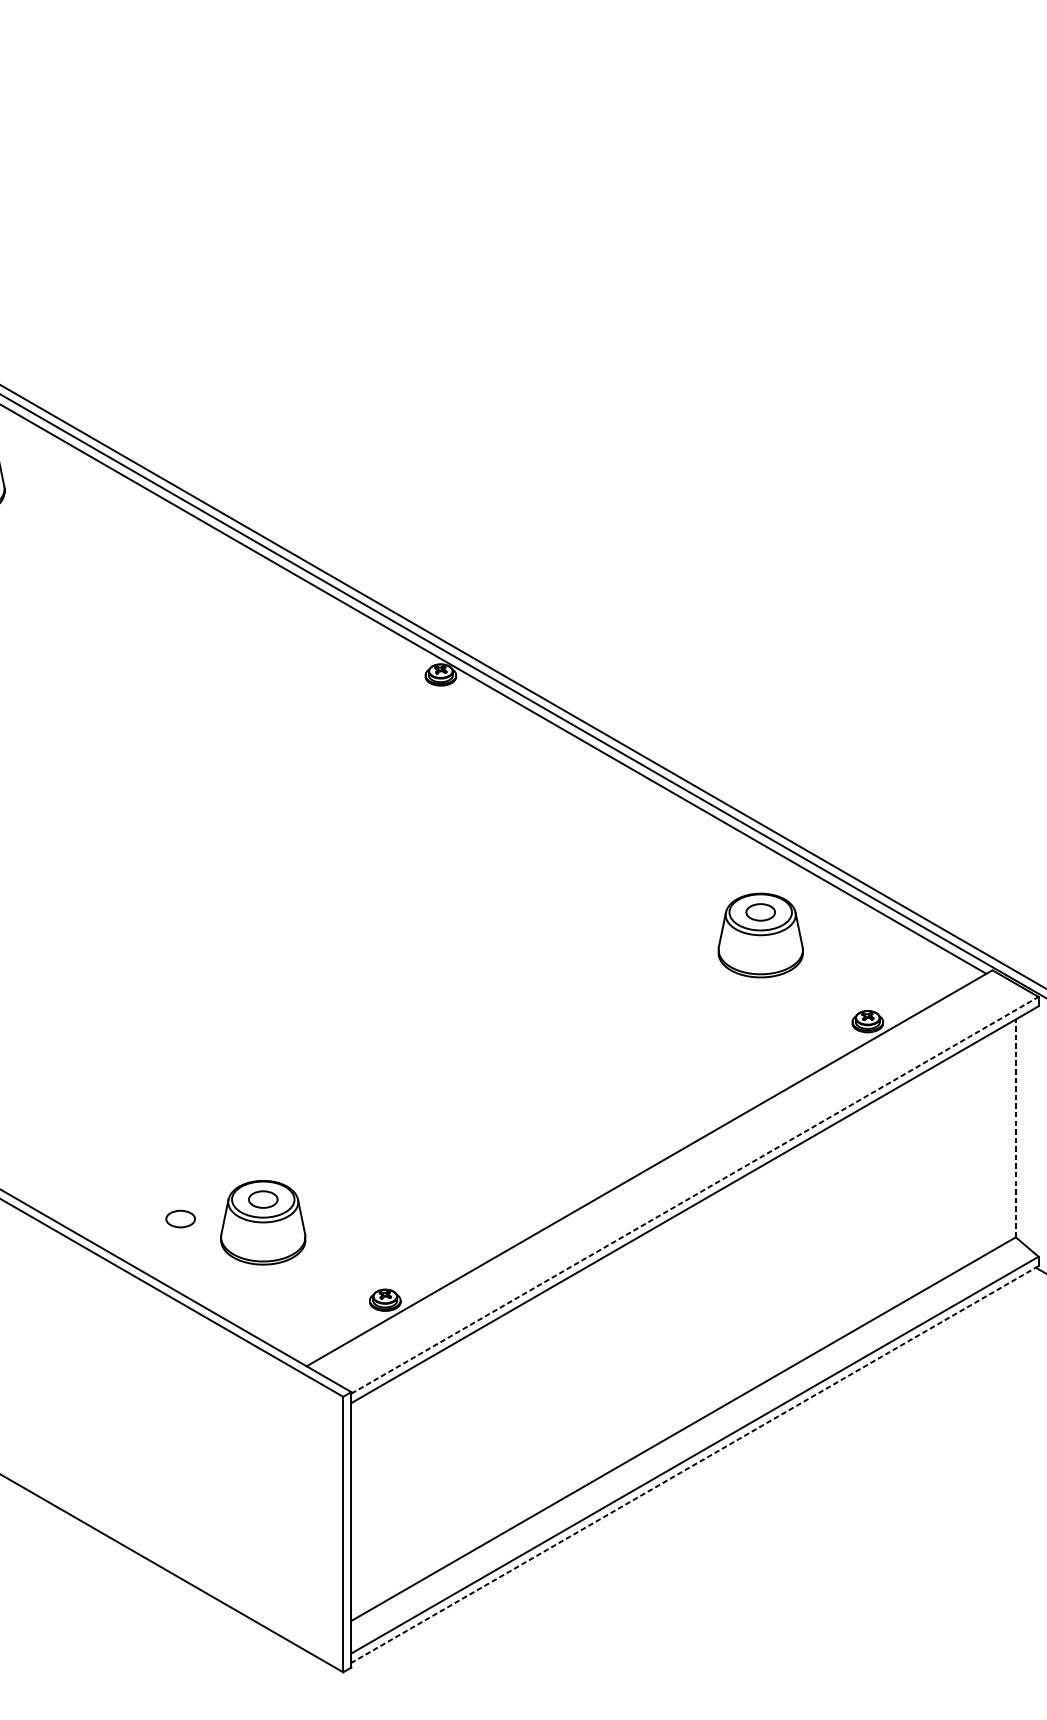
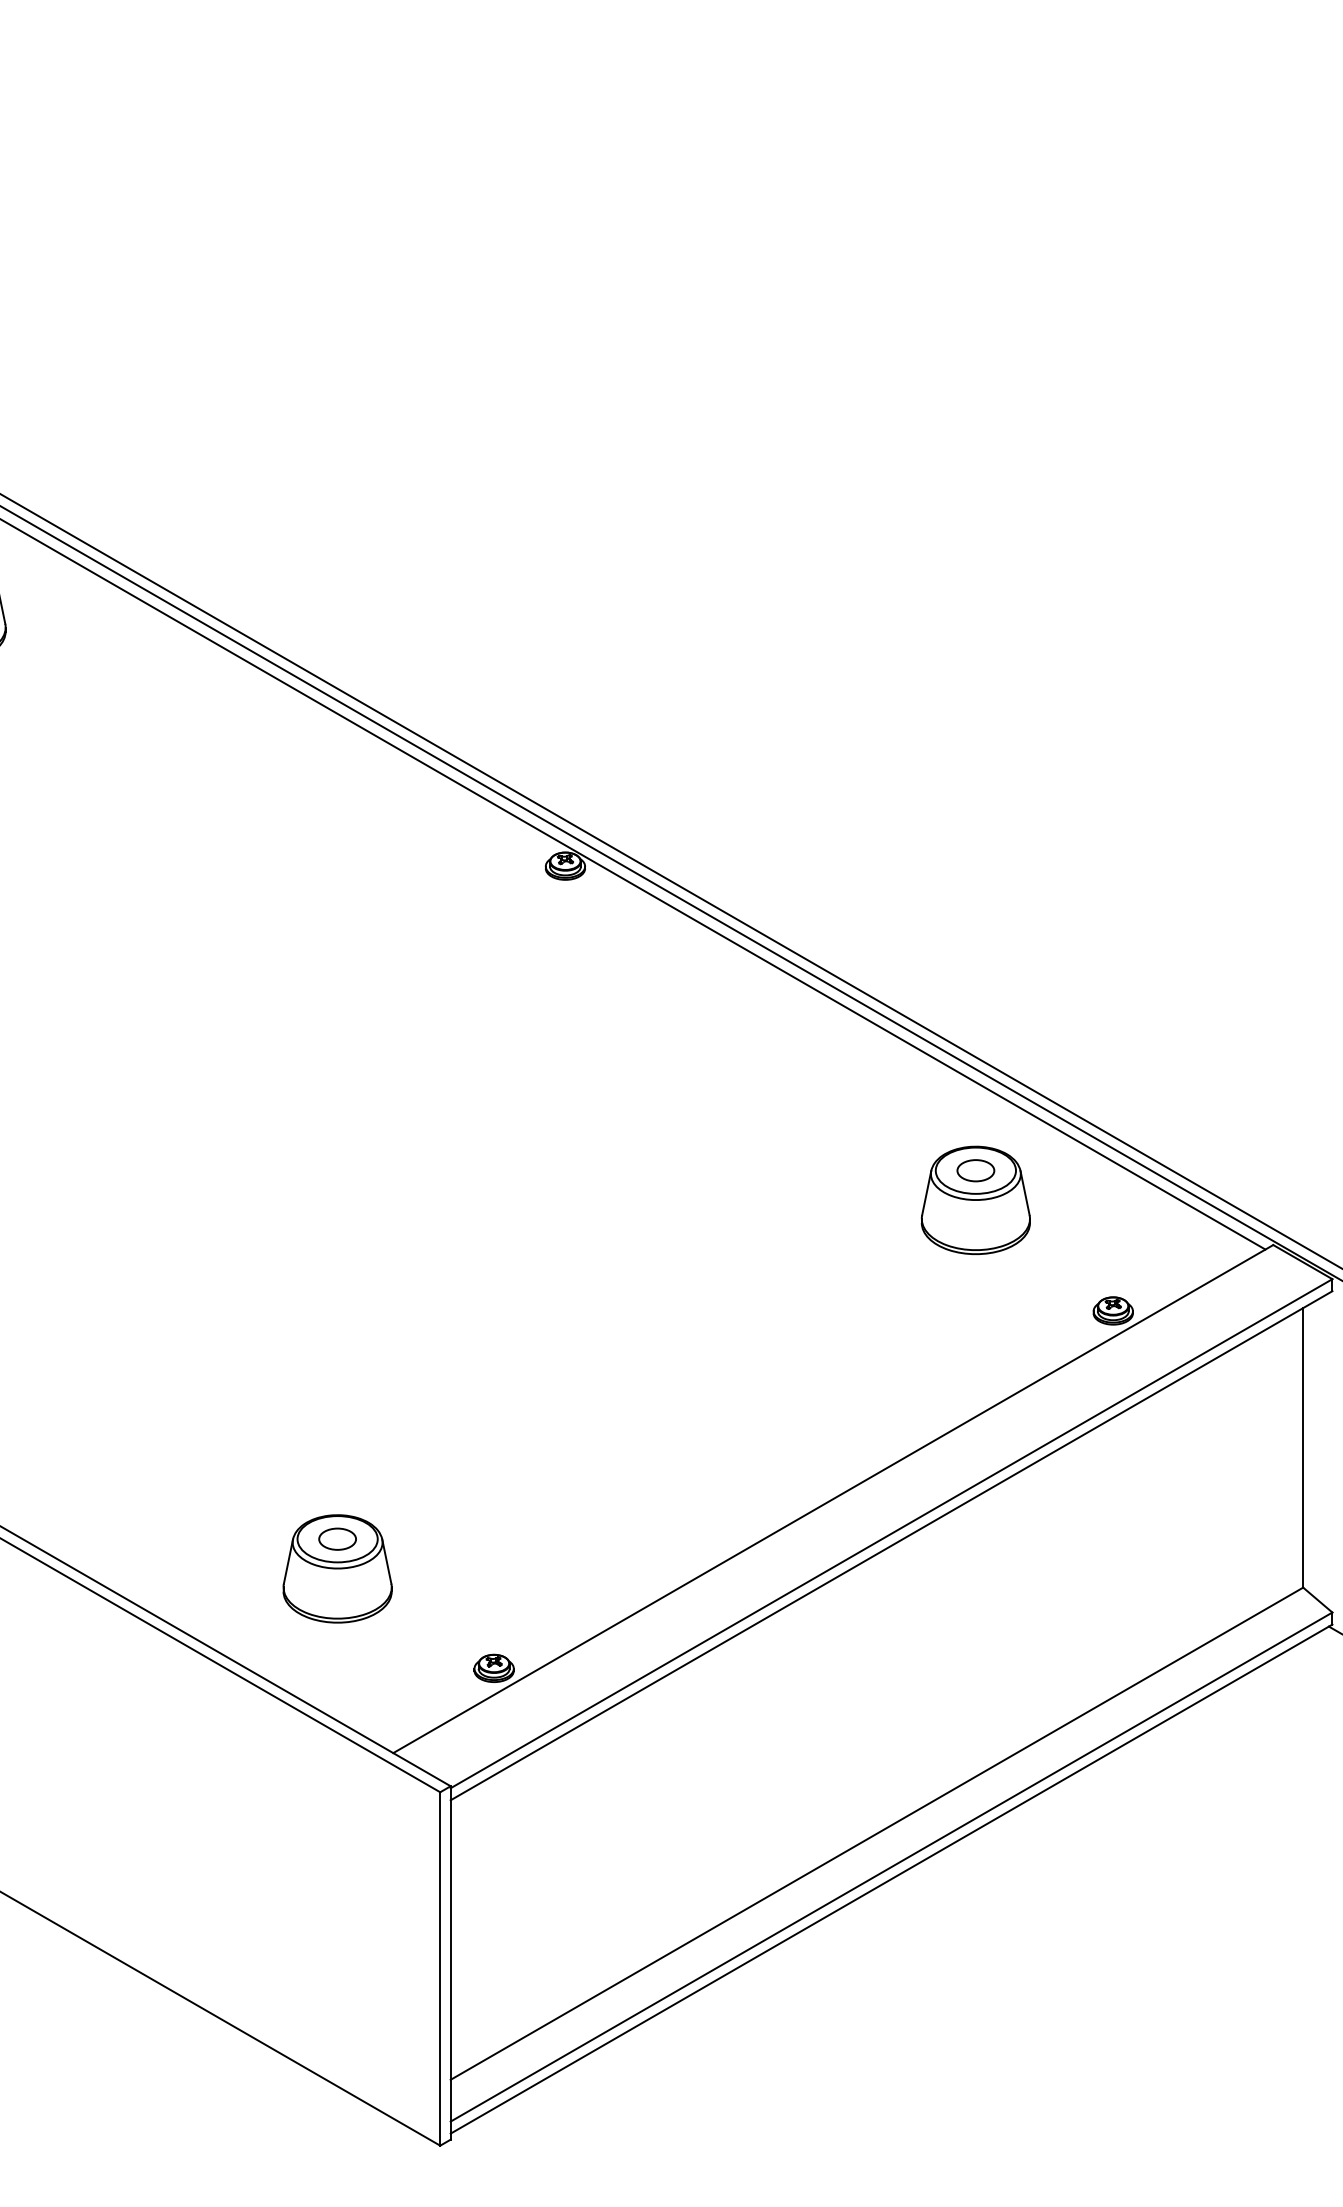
line: (1016, 1128) -> (1303, 1447), dashed -> solid
line: (694, 1195) -> (891, 1533), dashed -> solid
part: (180, 1218) -> (231, 1563), removed
line: (694, 1464) -> (891, 1879), dashed -> solid

